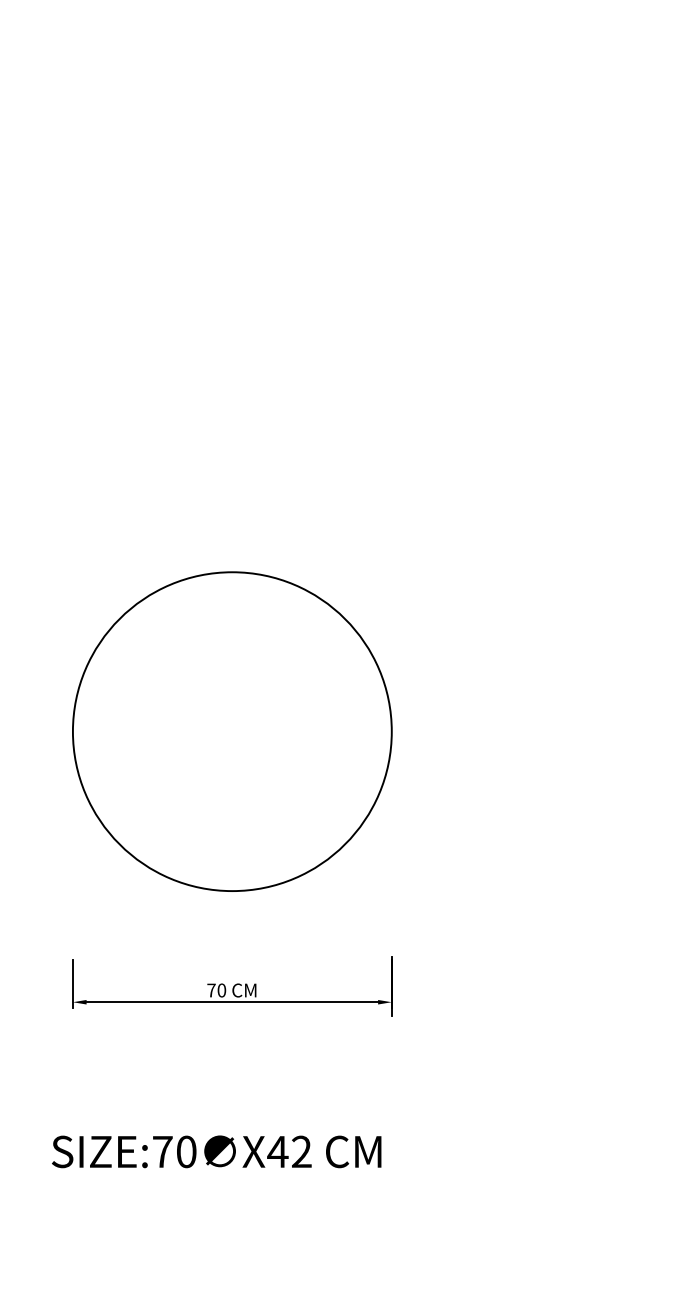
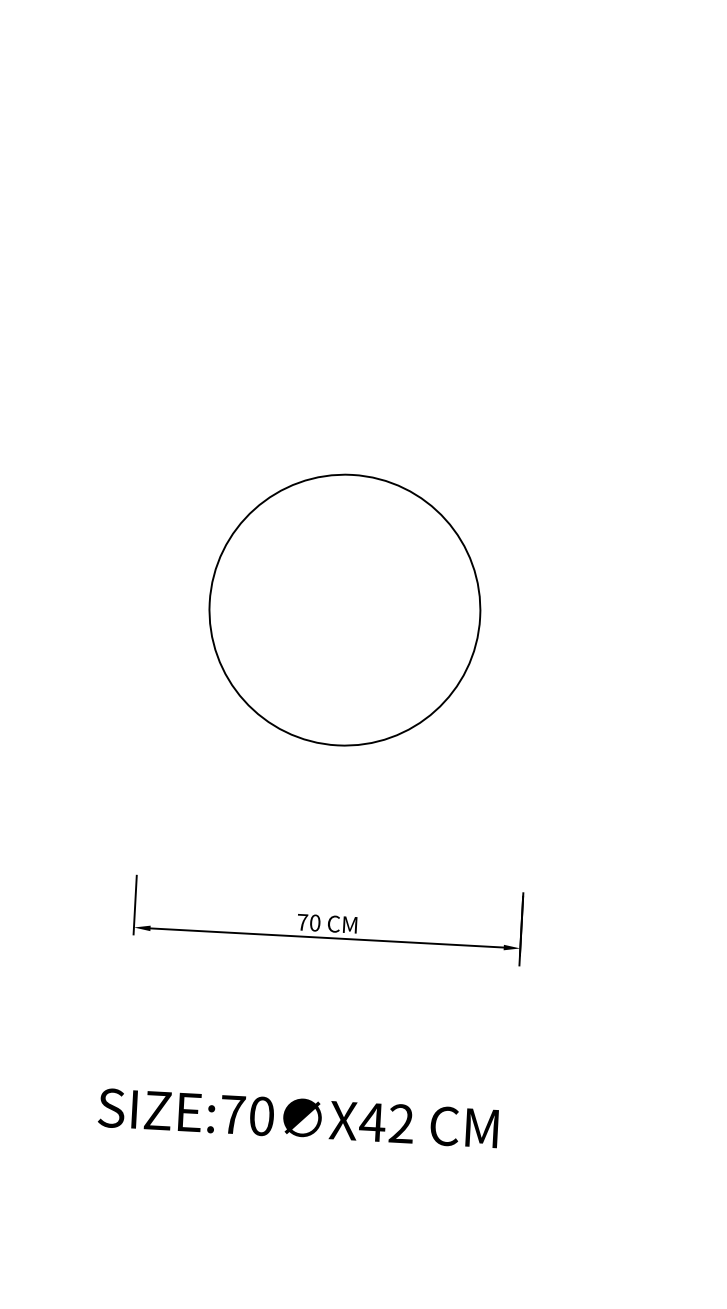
circle: (231, 731) -> (343, 609), size x0.7

